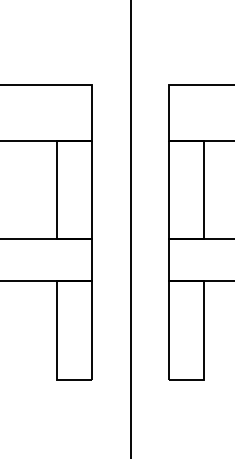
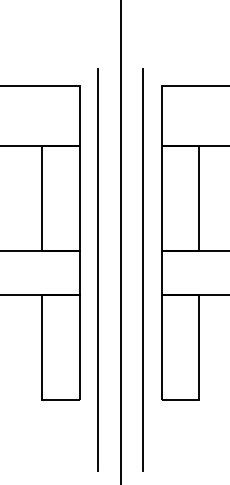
line: (109, 257) -> (98, 269), added
line: (151, 257) -> (142, 269), added

